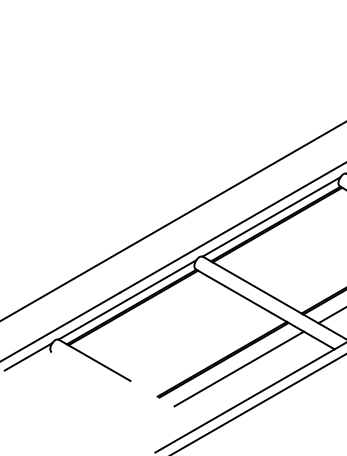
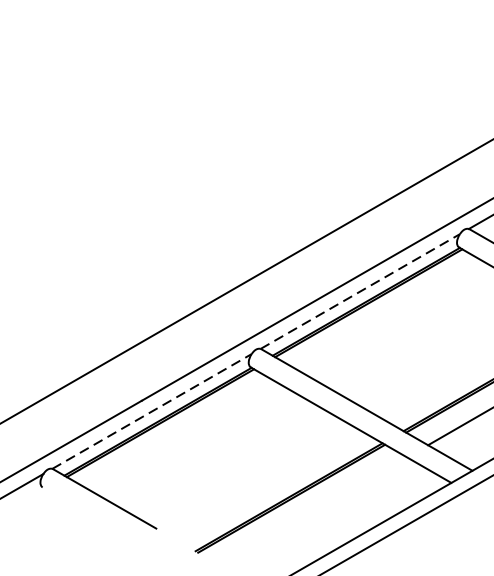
line: (271, 216) -> (360, 290), solid -> dashed
line: (127, 299) -> (152, 410), solid -> dashed
line: (238, 368) -> (312, 510), removed

